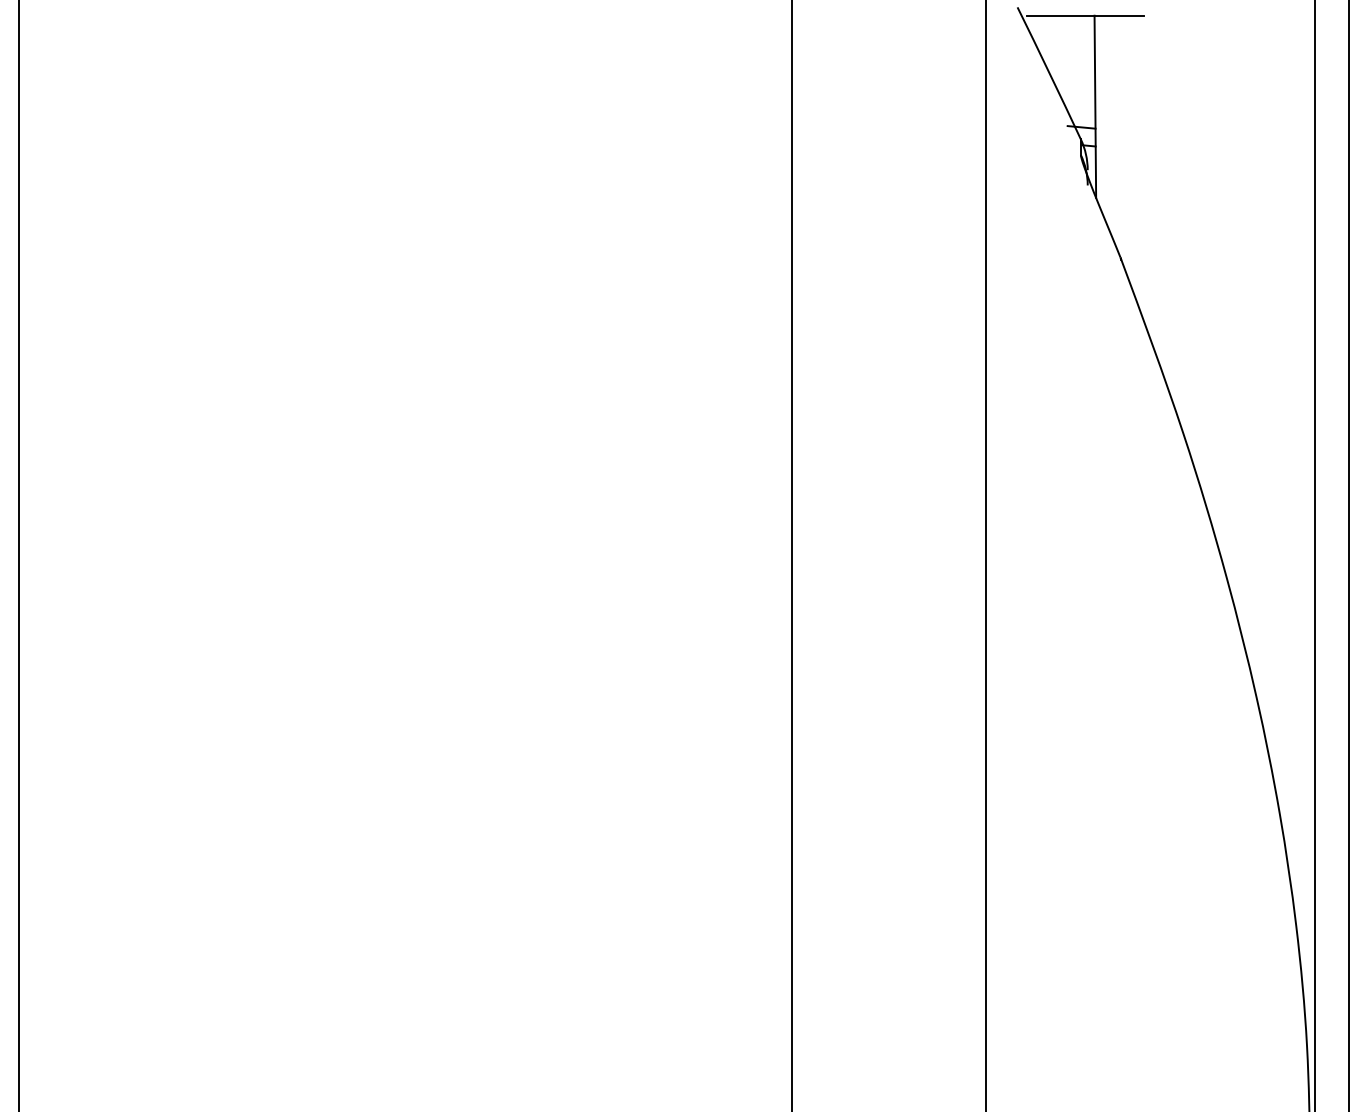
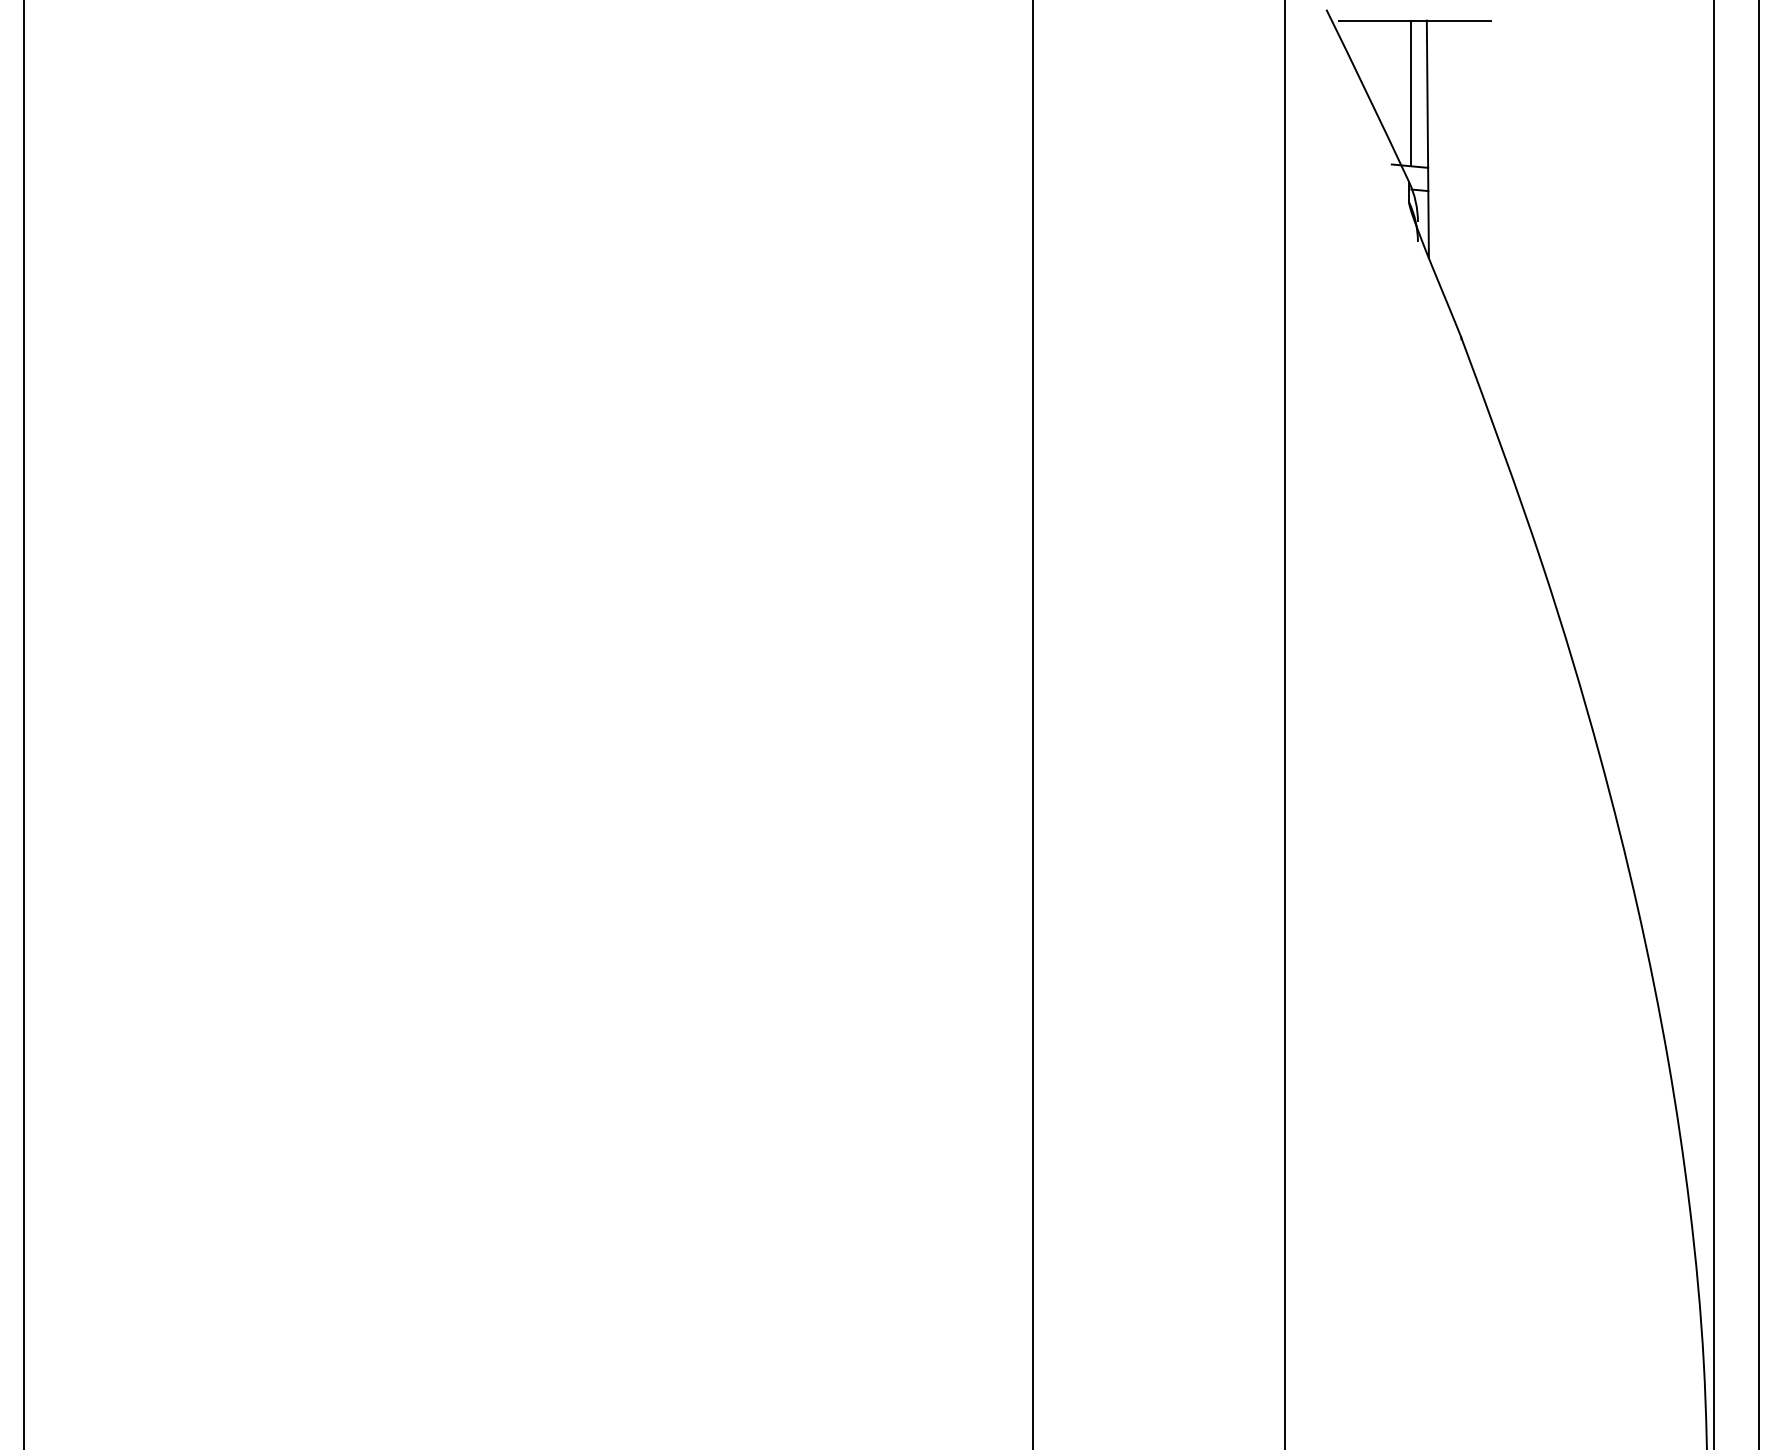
line: (1082, 70) -> (1411, 92), added

